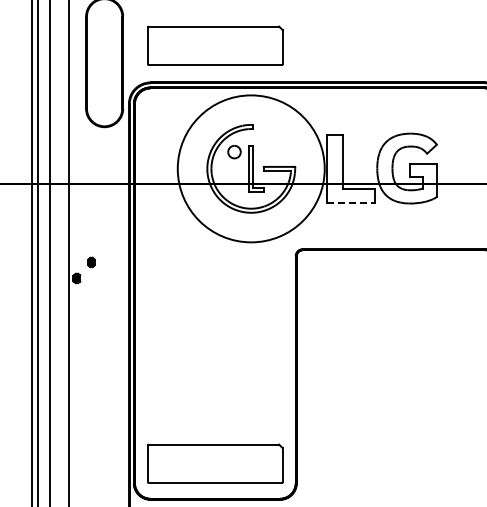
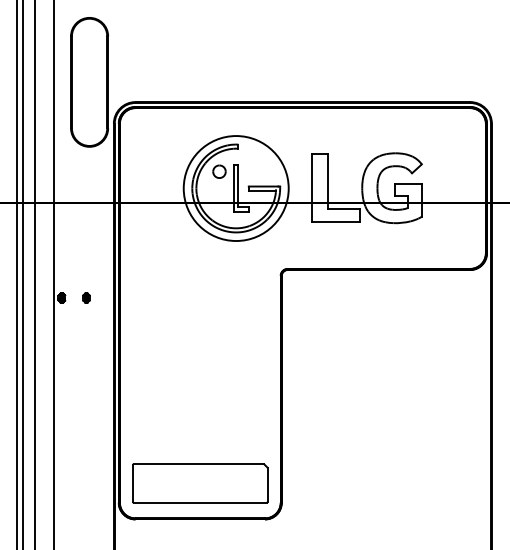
part: (215, 45) -> (200, 65), removed
circle: (250, 168) -> (235, 188), size x0.71
line: (351, 202) -> (336, 222), dashed -> solid
part: (91, 261) -> (86, 297), moved

